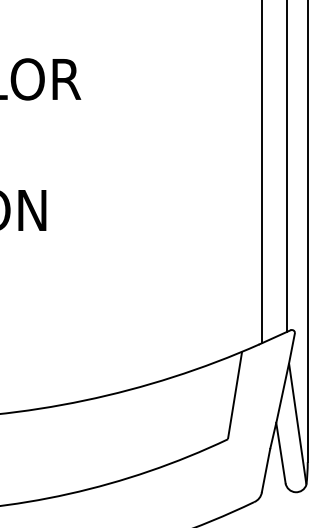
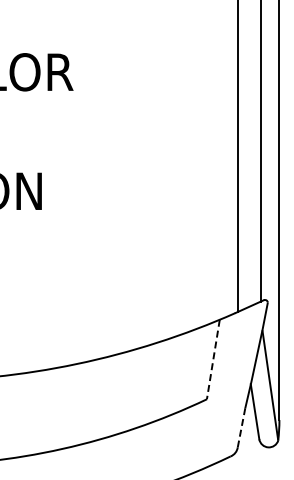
line: (235, 396) -> (213, 360), solid -> dashed
line: (265, 470) -> (241, 427), solid -> dashed

